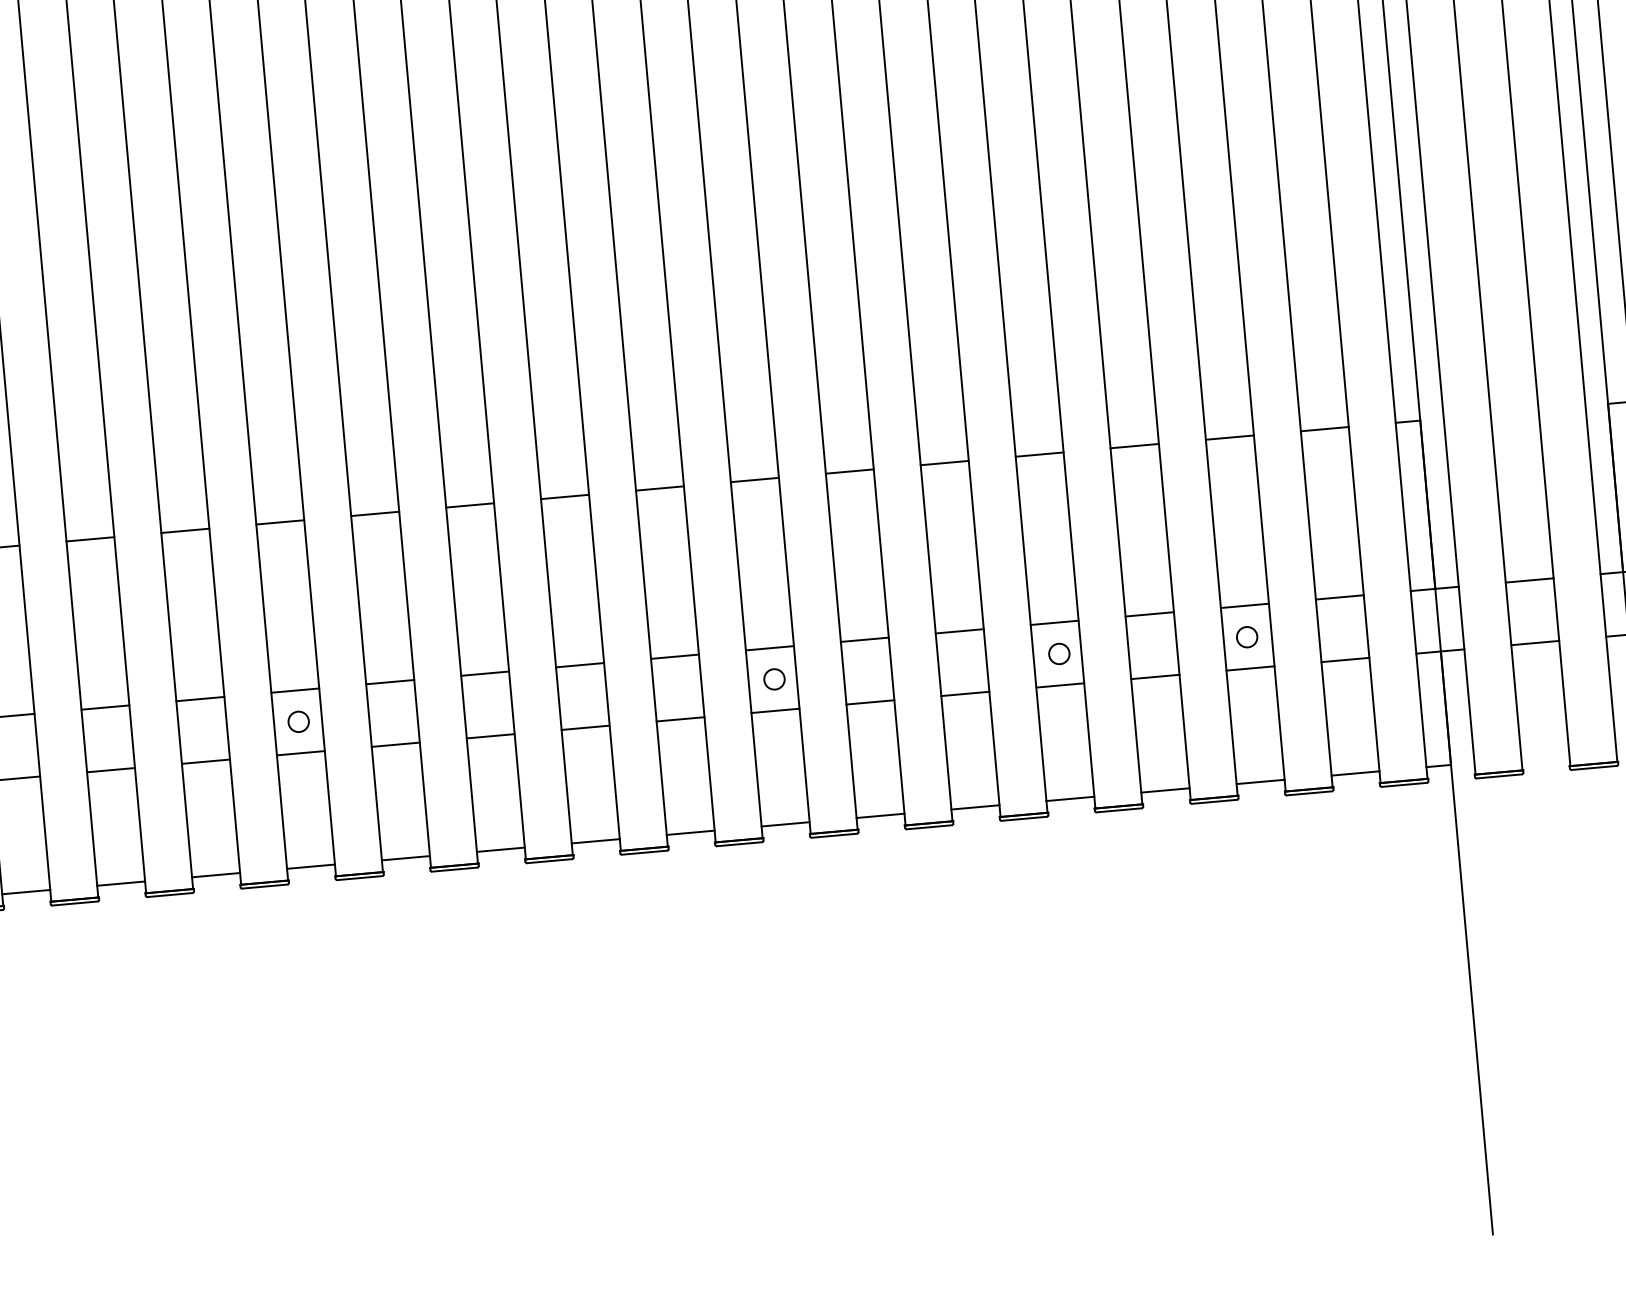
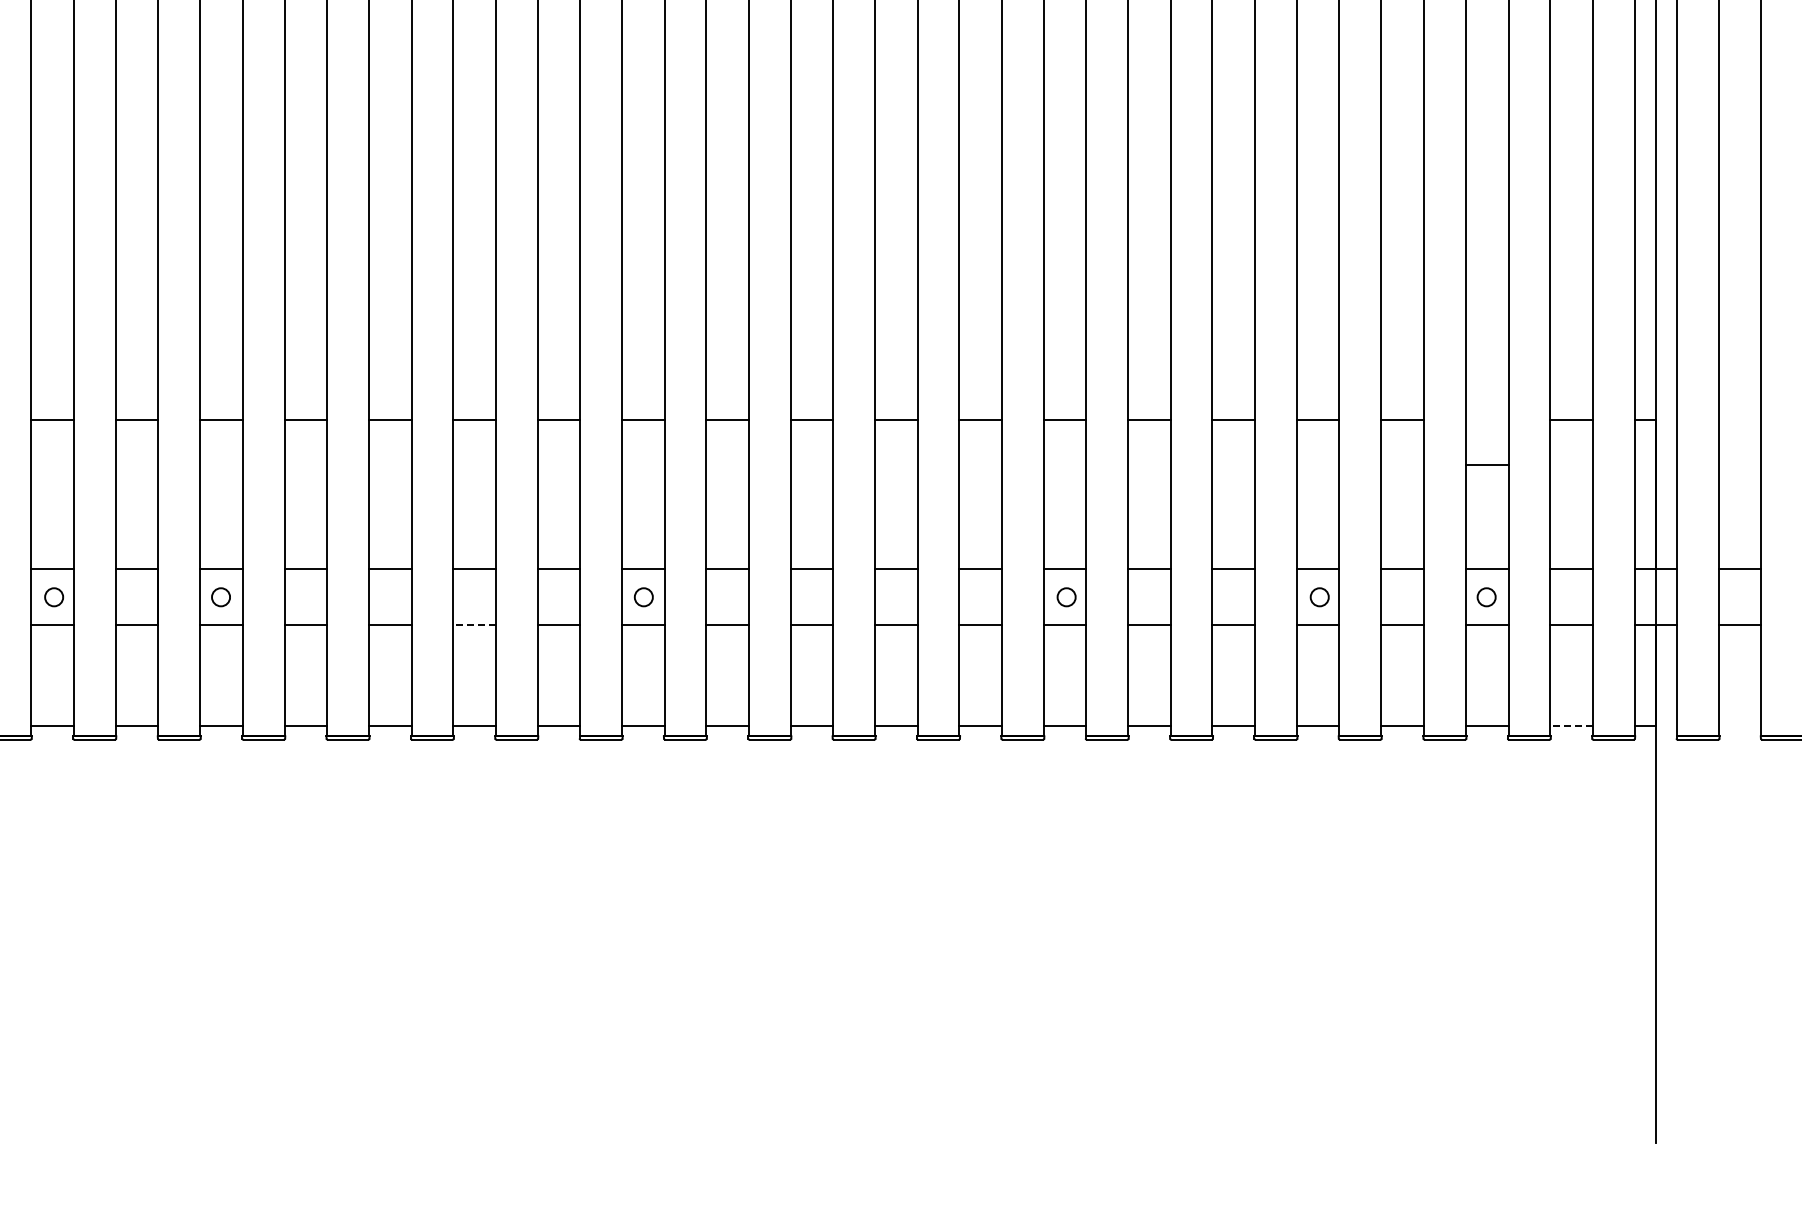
line: (1229, 437) -> (1486, 464), moved
line: (110, 770) -> (474, 625), solid -> dashed
line: (1355, 772) -> (1571, 725), solid -> dashed

